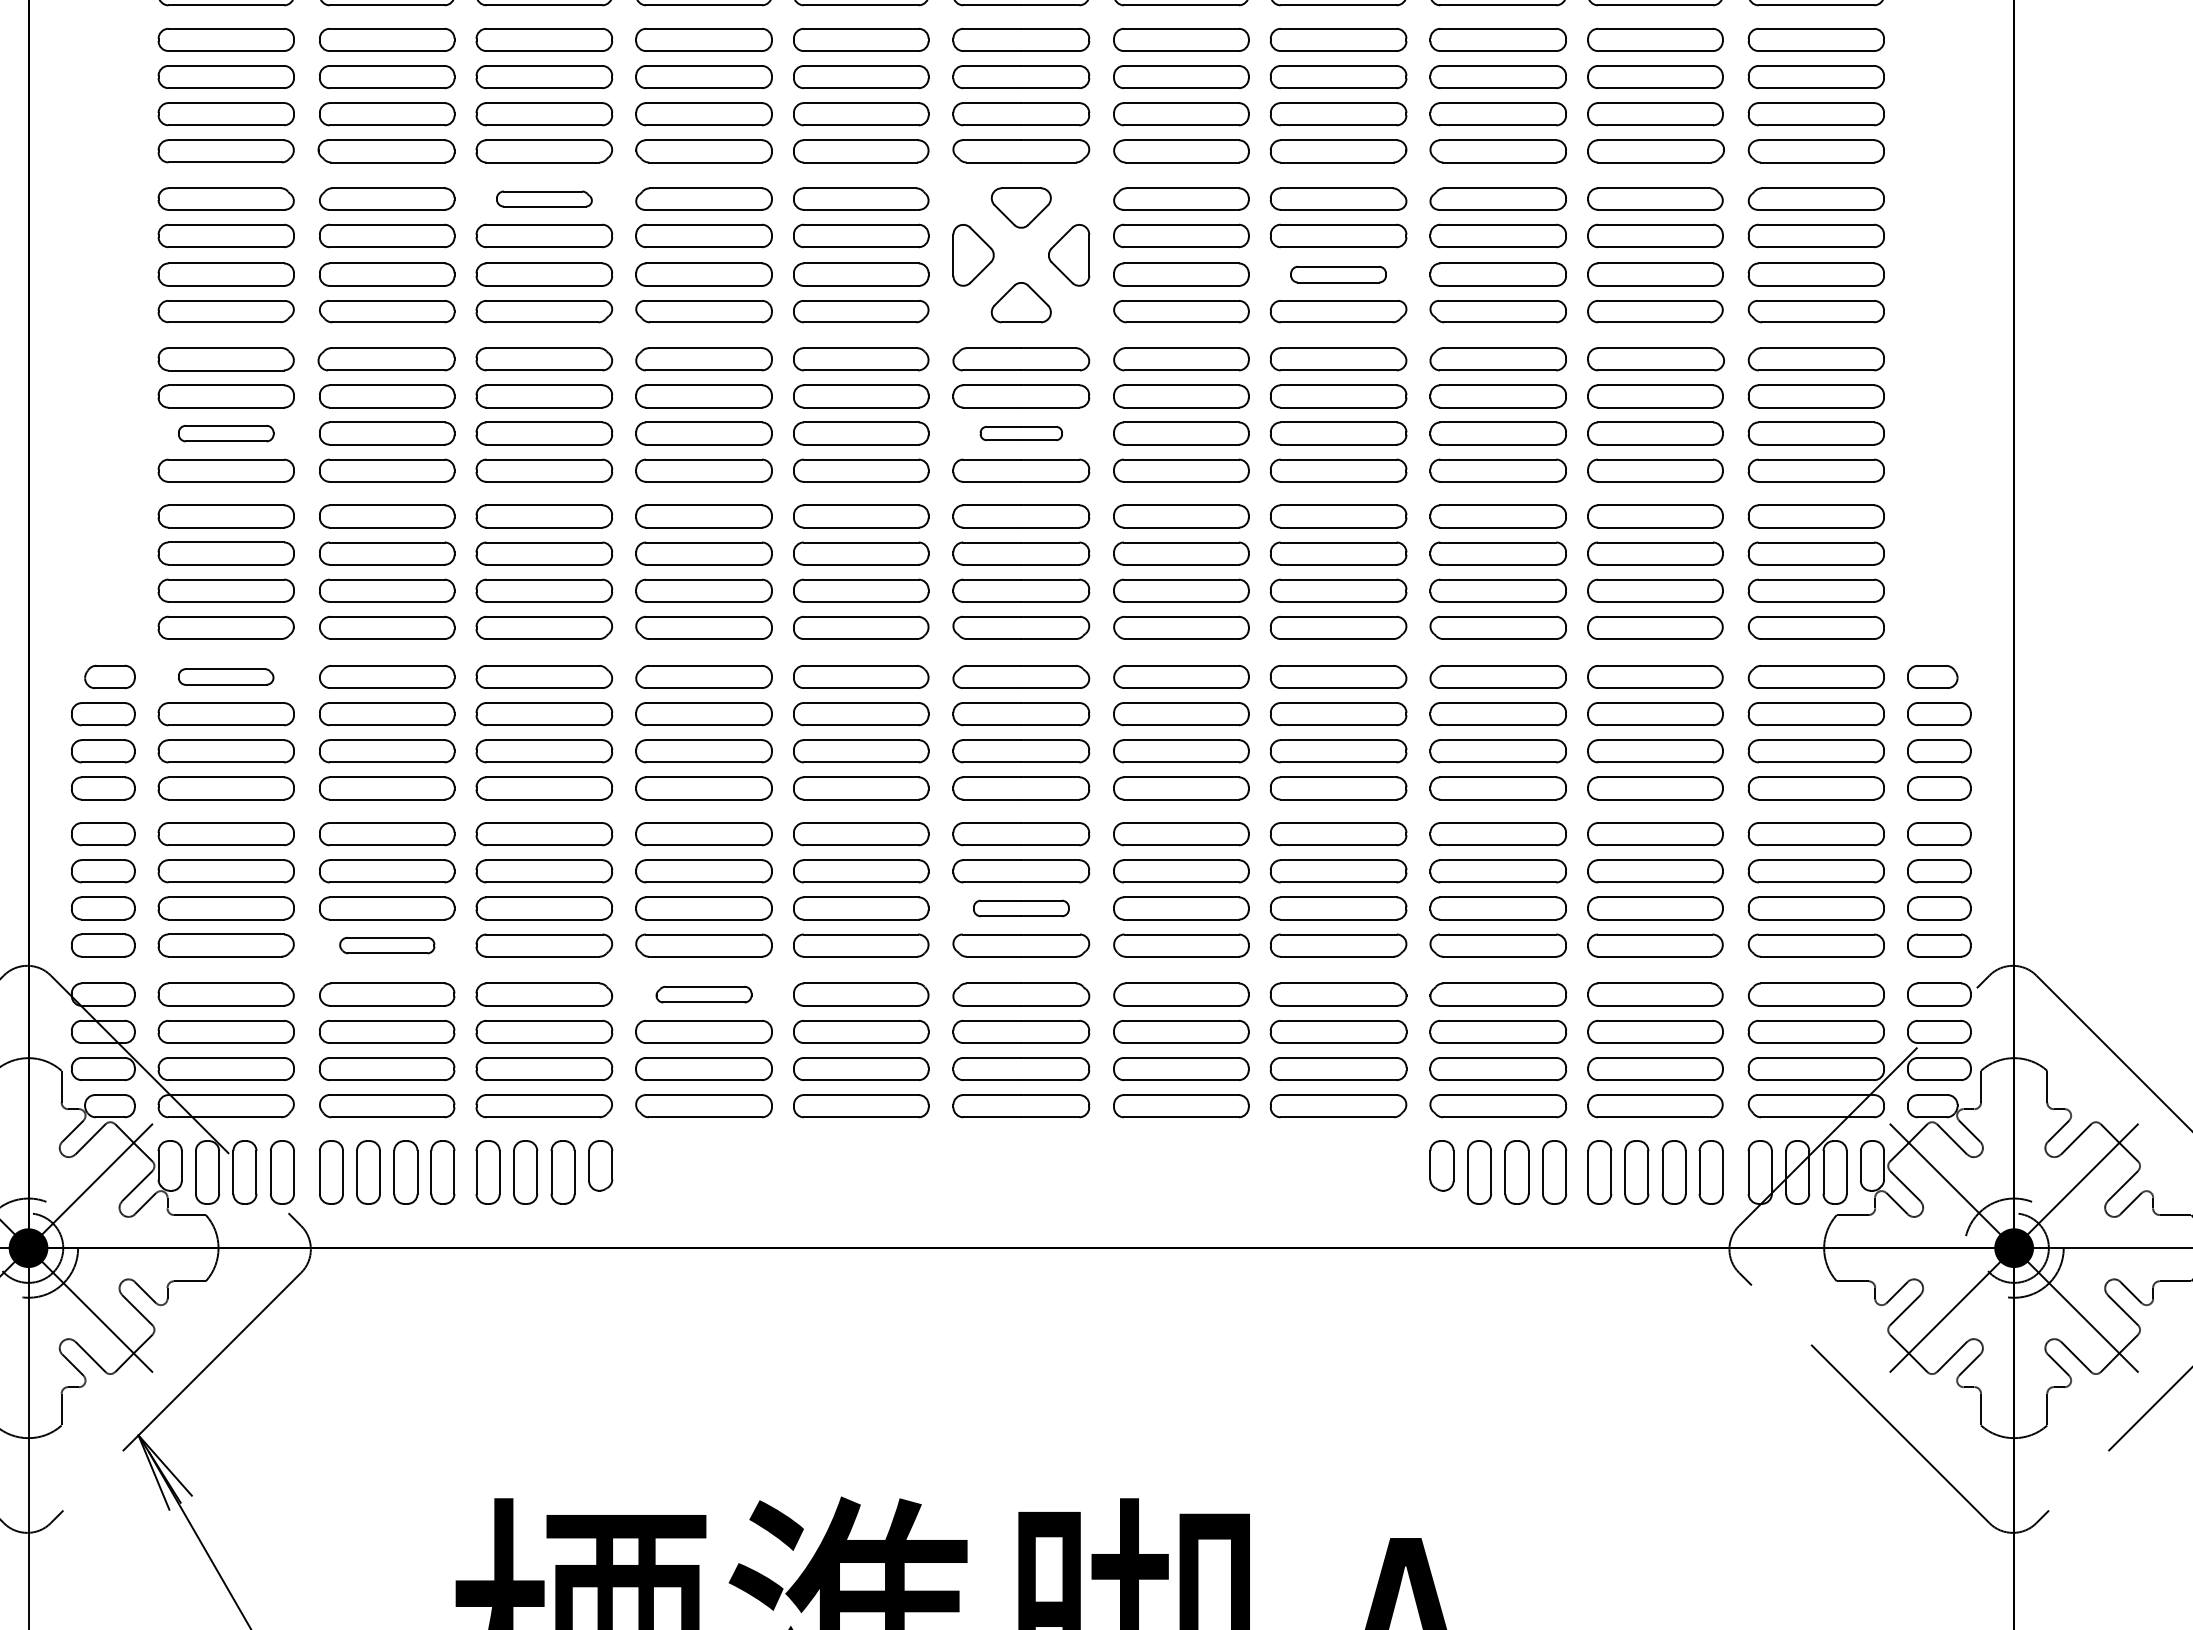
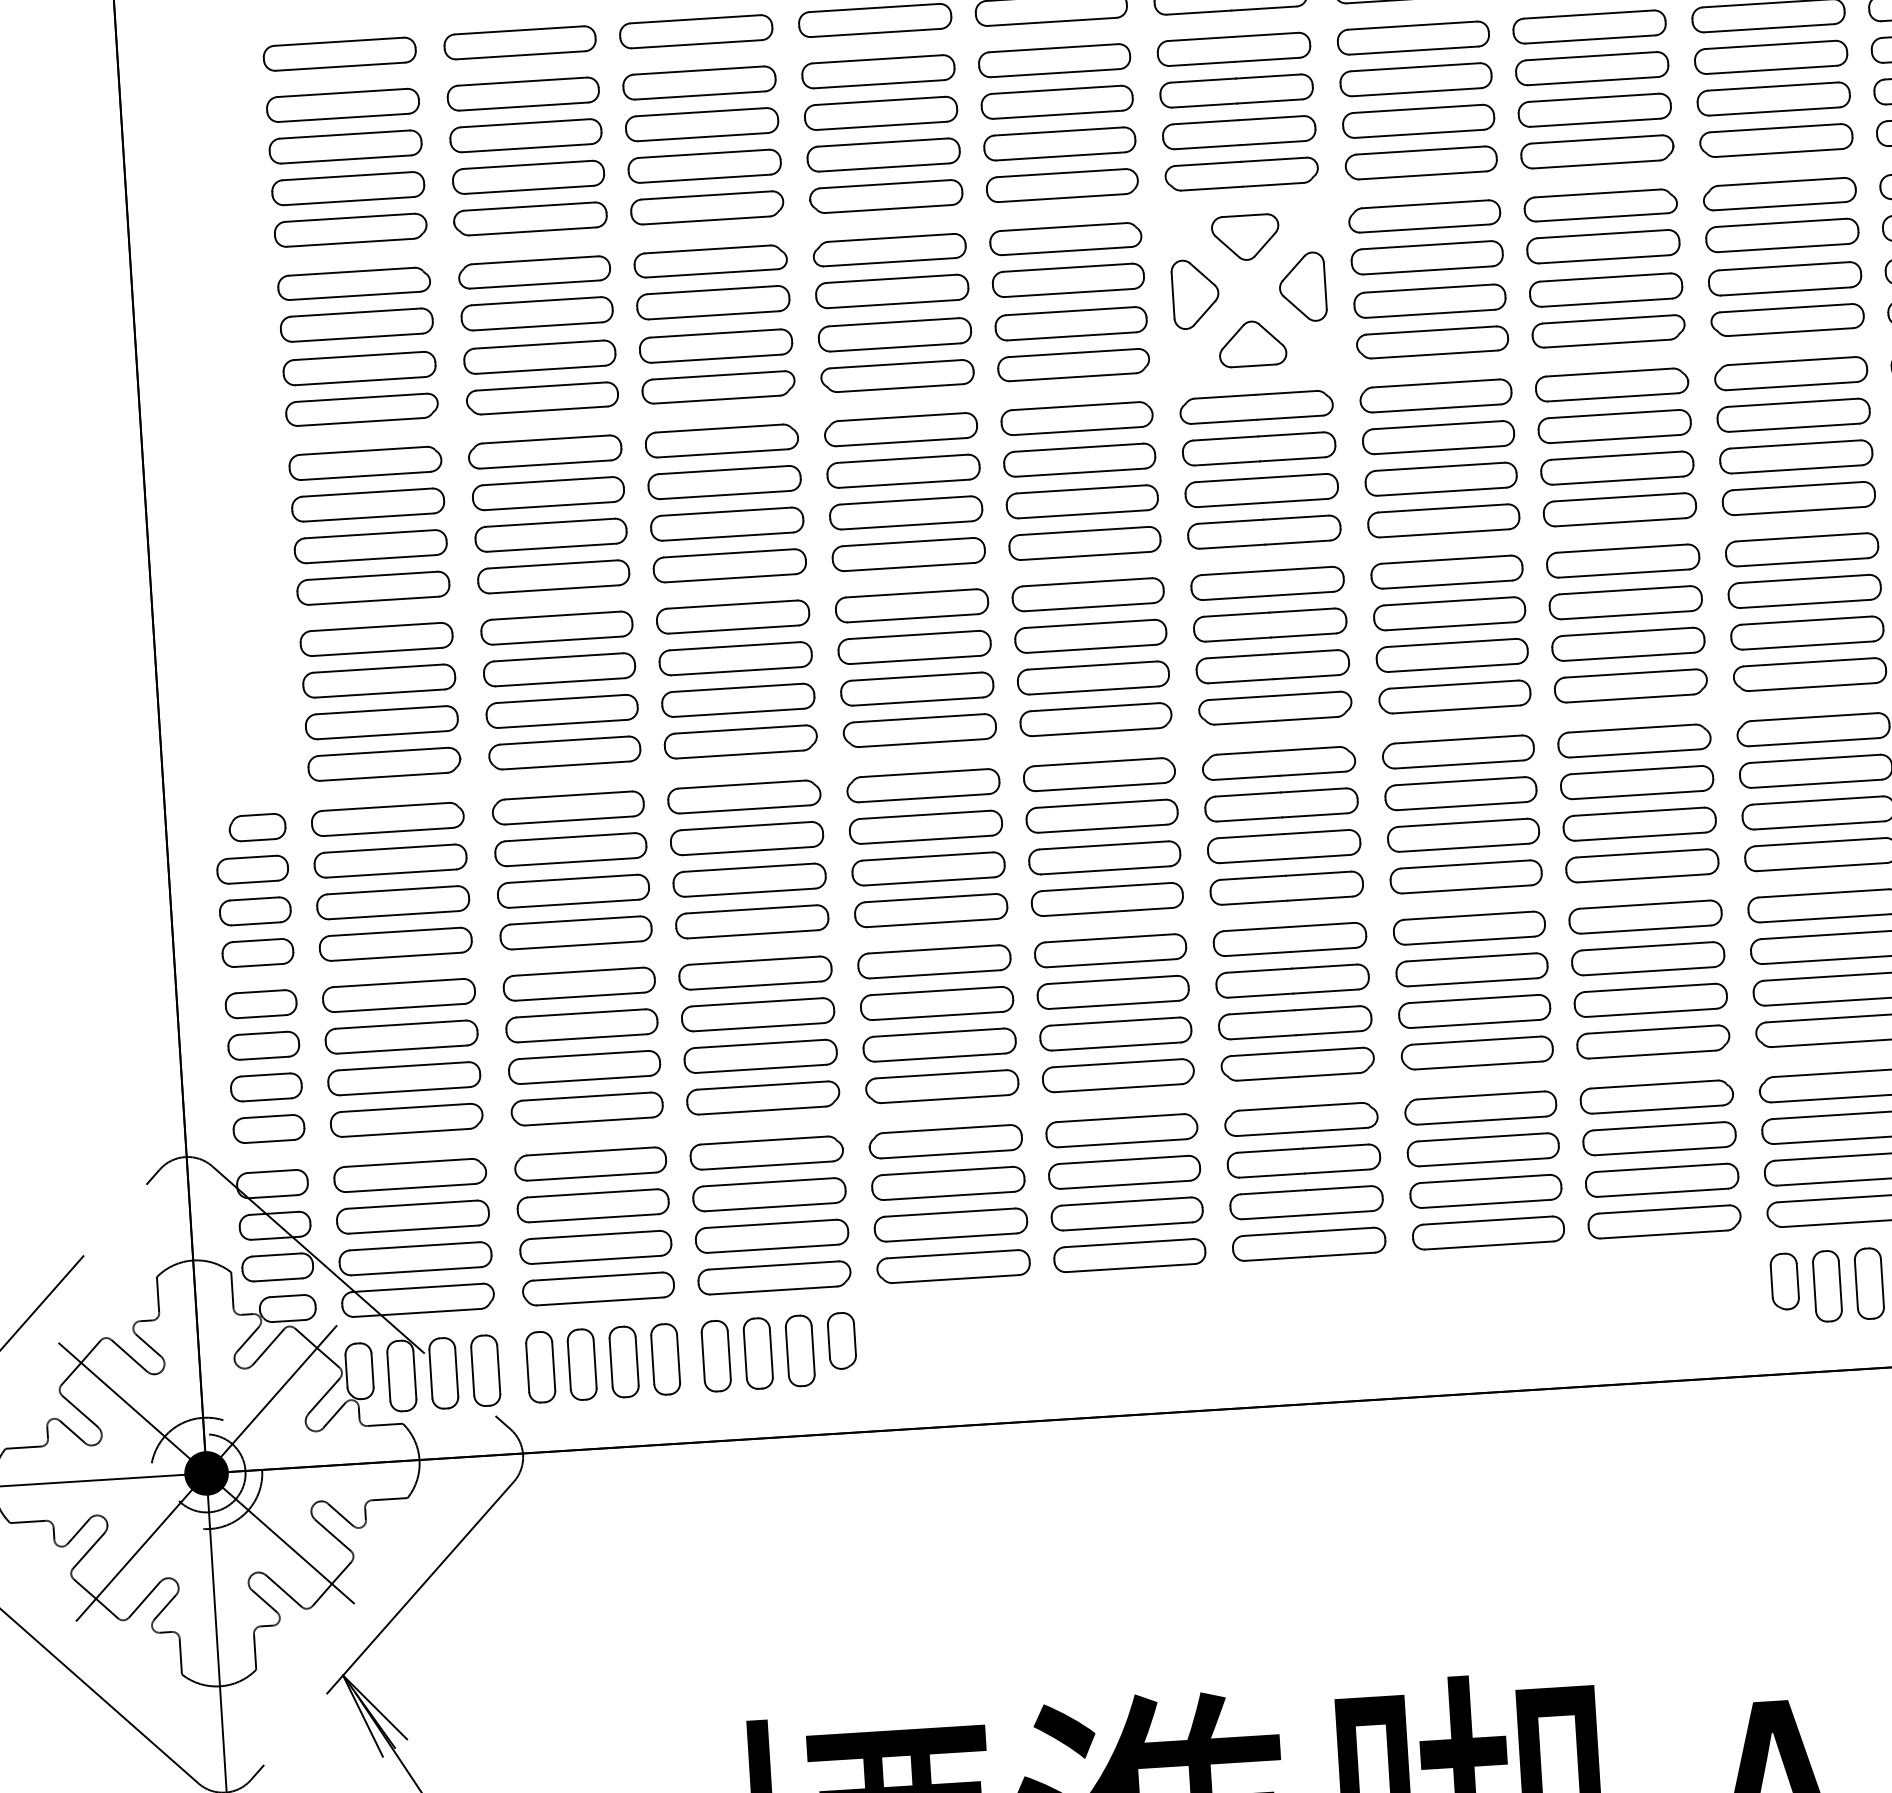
part: (544, 198) -> (710, 260), size x1.43
part: (1338, 274) -> (1605, 289), size x1.43
part: (225, 433) -> (369, 546), size x1.43
part: (1021, 433) -> (1261, 490), size x1.67
part: (225, 676) -> (387, 818), size x1.43
part: (1021, 908) -> (1295, 1022), size x1.43
part: (387, 945) -> (587, 1108), size x1.43
part: (703, 994) -> (945, 1141), size x1.43

